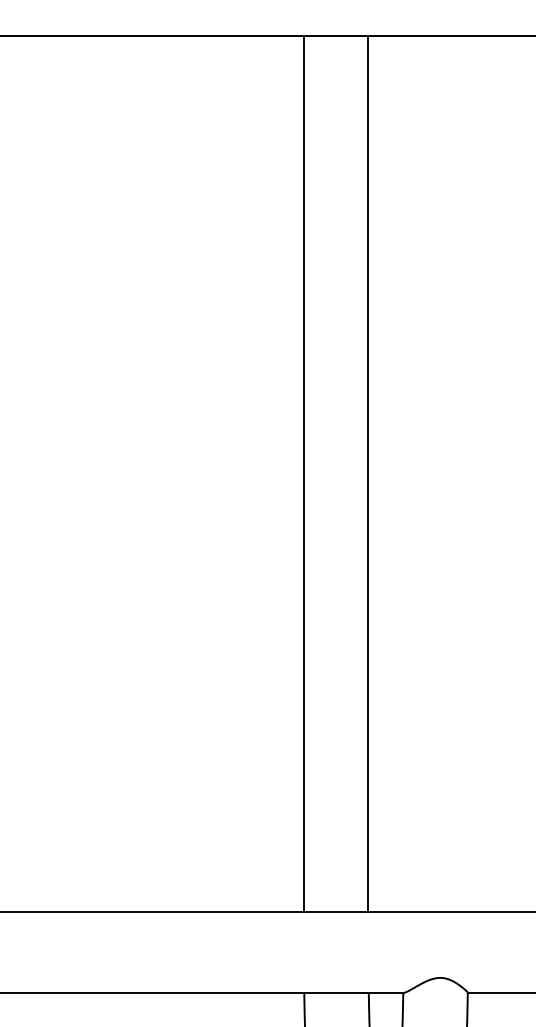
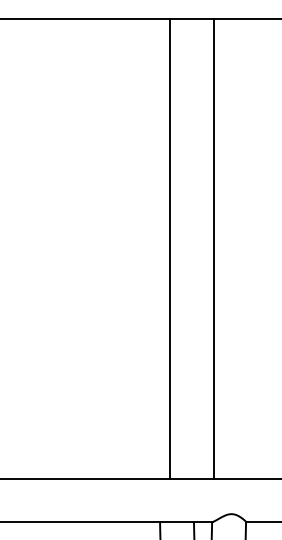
line: (303, 472) -> (169, 248), moved
line: (367, 472) -> (213, 248), moved

